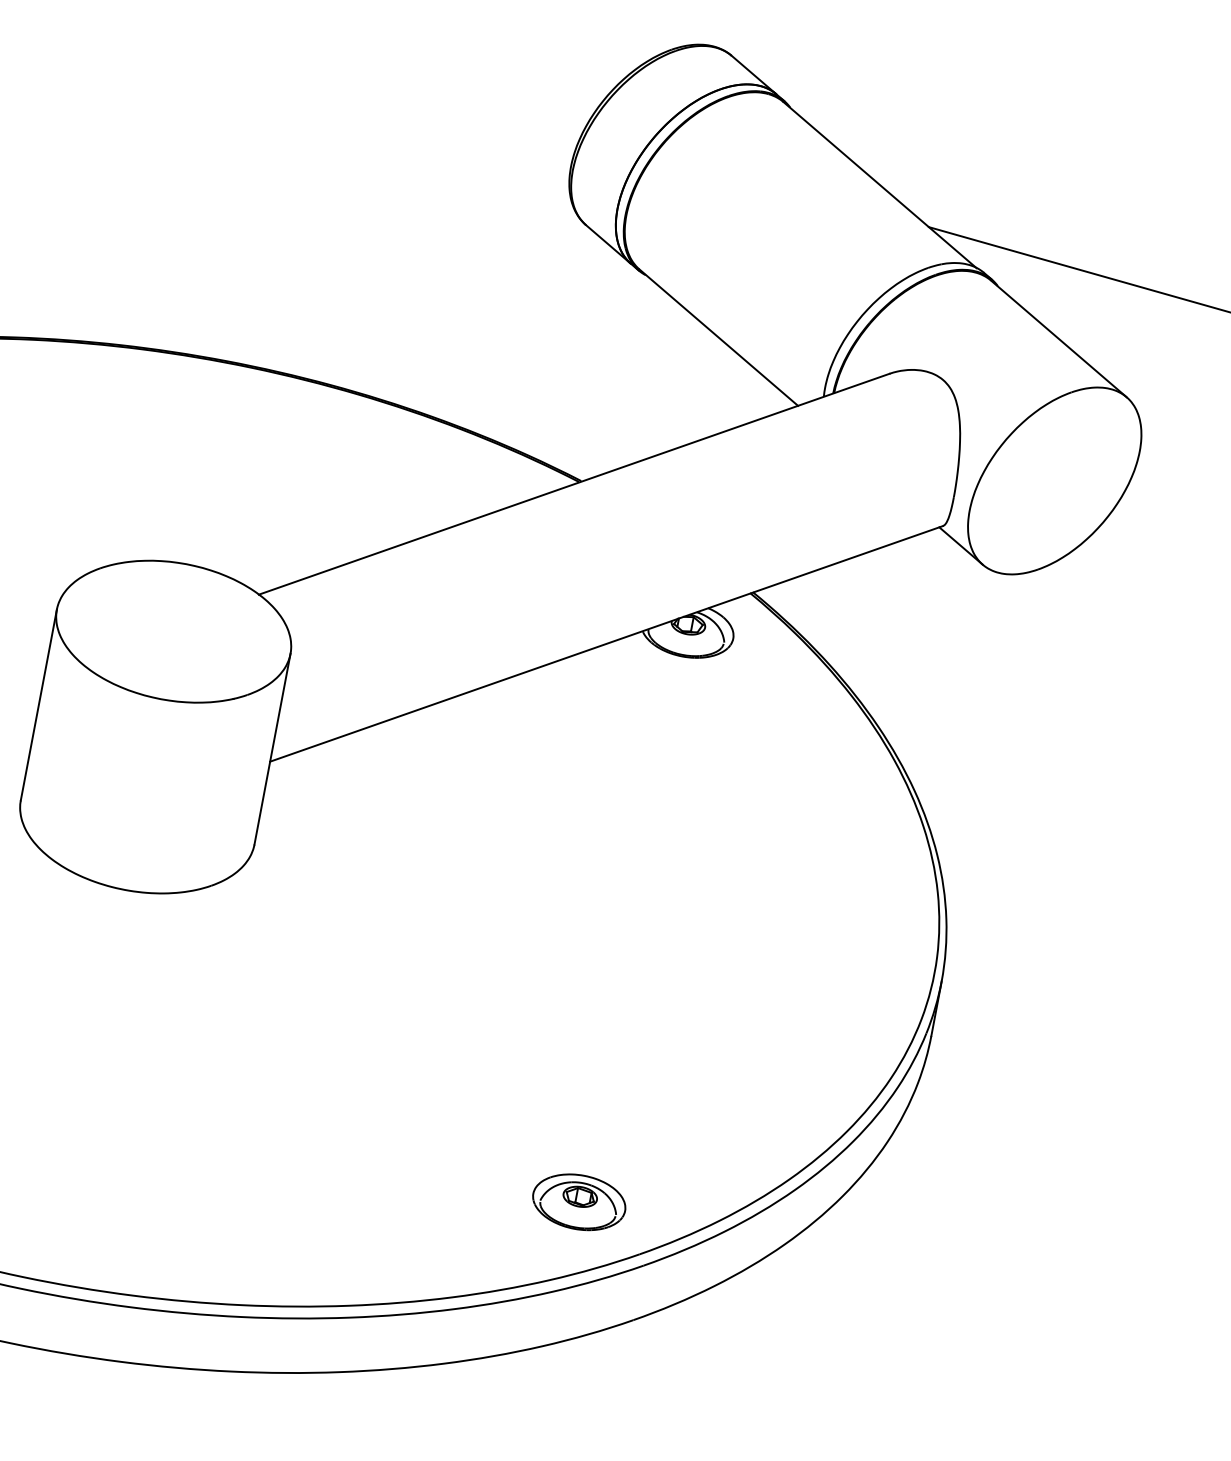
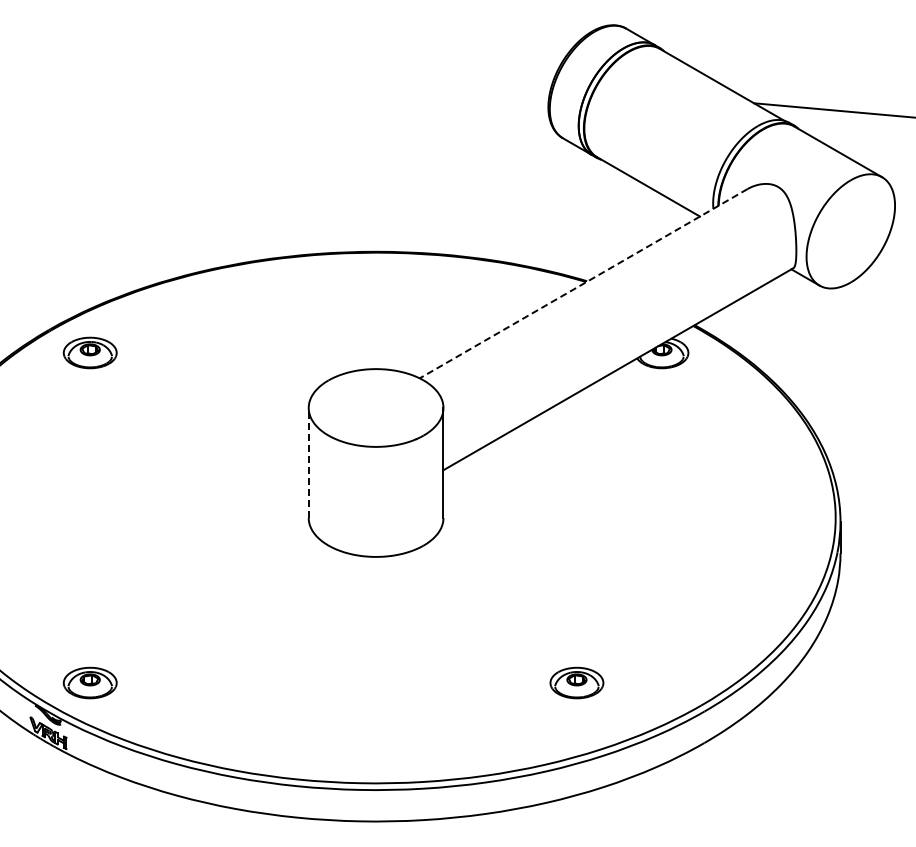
line: (573, 485) -> (583, 284), solid -> dashed
line: (38, 704) -> (308, 462), solid -> dashed
part: (578, 1201) -> (576, 682), moved

